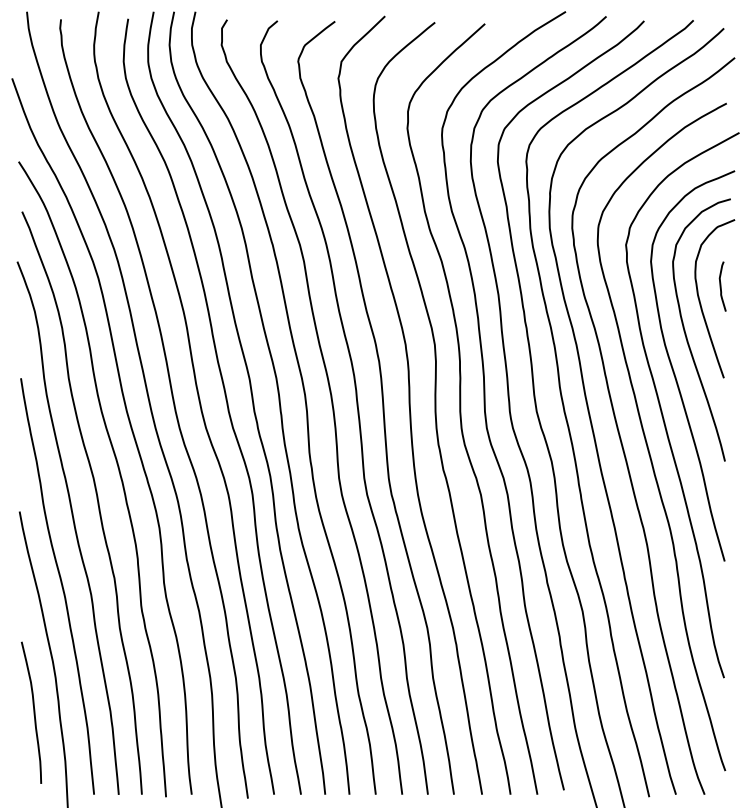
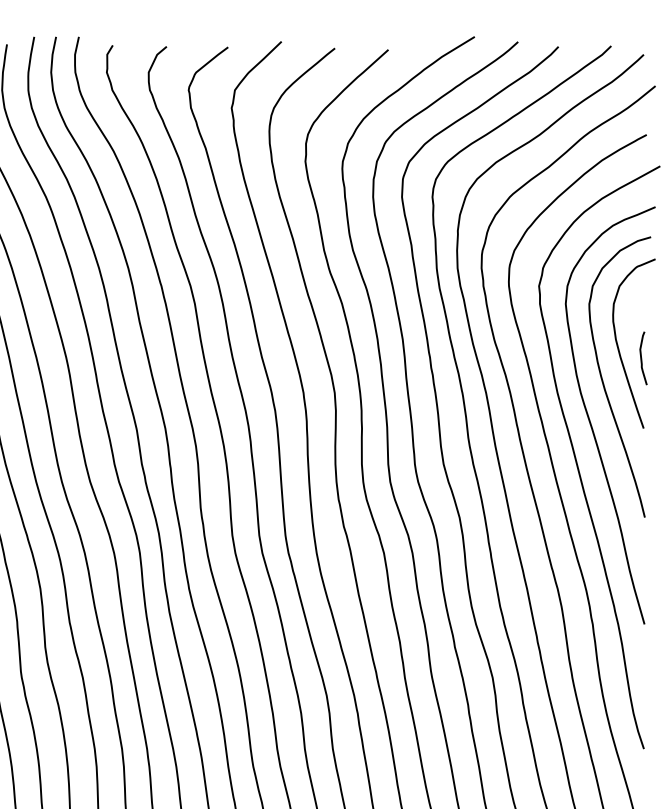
curve: (721, 286) -> (642, 358), moved

